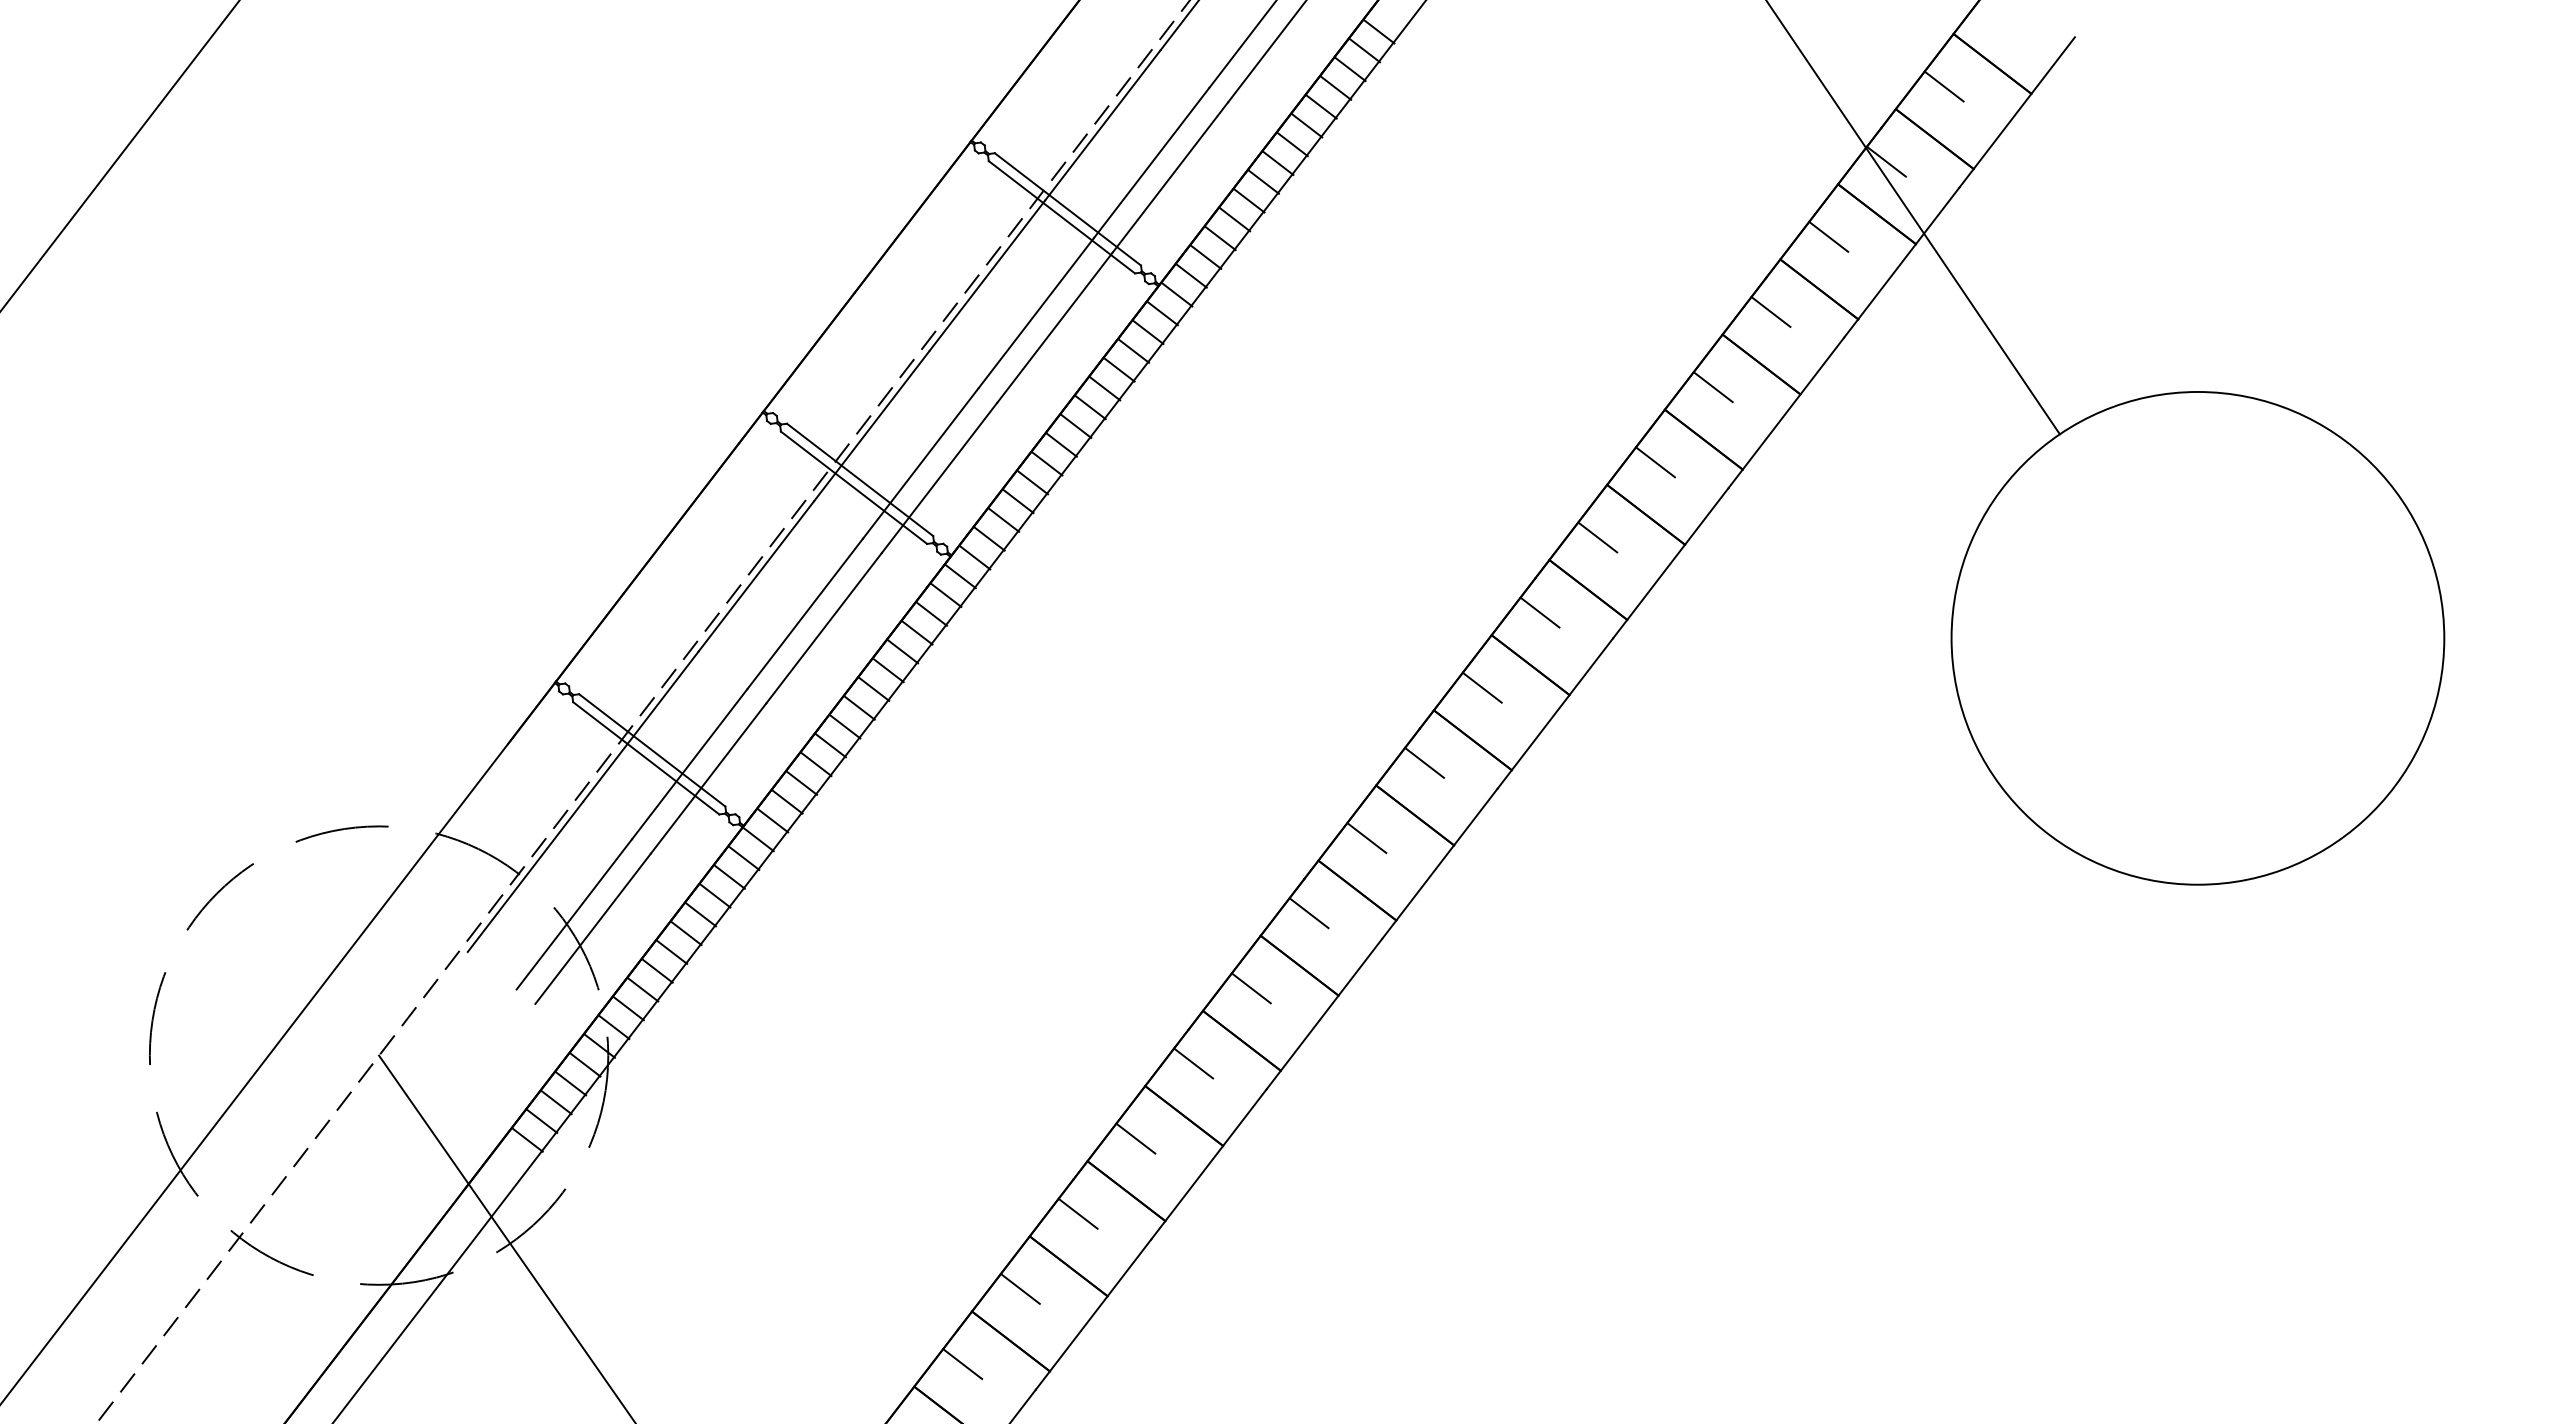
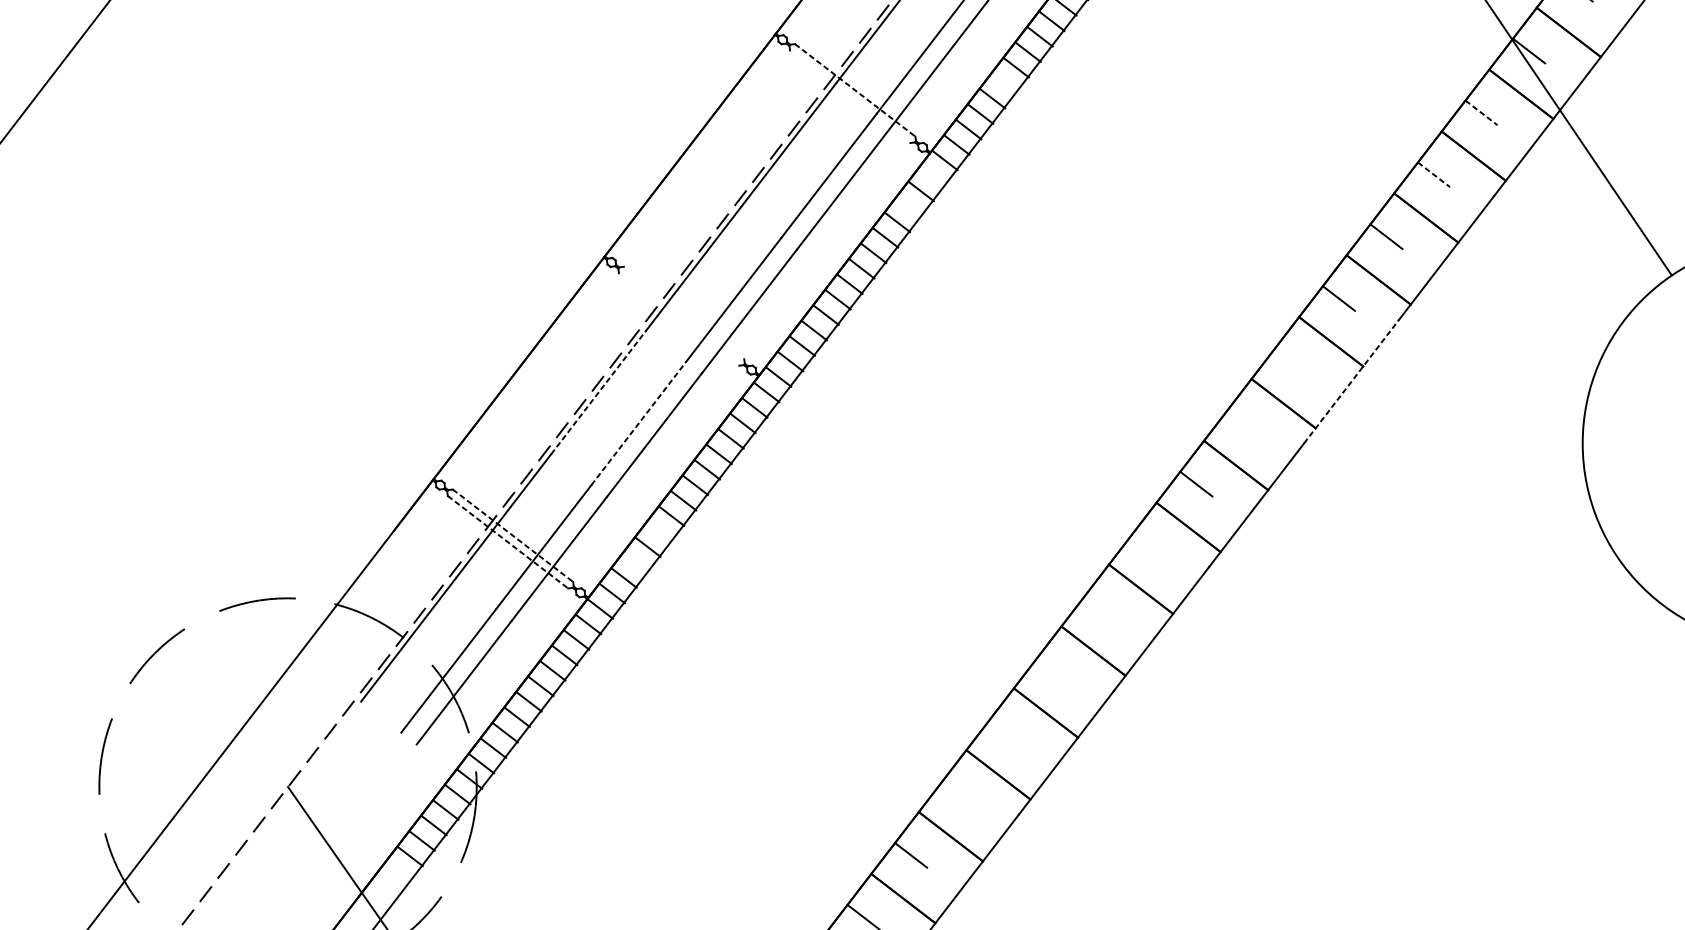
line: (1249, 200) -> (1004, 83), removed
line: (1068, 209) -> (855, 90), solid -> dashed
line: (1061, 217) -> (849, 97), removed
line: (1828, 236) -> (1481, 112), solid -> dashed
line: (1770, 312) -> (1433, 175), solid -> dashed
line: (1162, 313) -> (933, 176), removed
line: (1133, 350) -> (909, 206), removed
line: (860, 479) -> (684, 312), removed
line: (853, 487) -> (678, 319), removed
line: (1597, 537) -> (1291, 360), removed
line: (1670, 563) -> (1351, 381), solid -> dashed
line: (756, 576) -> (598, 392), solid -> dashed
line: (1539, 612) -> (1243, 422), removed
line: (805, 613) -> (639, 423), solid -> dashed
line: (830, 745) -> (659, 531), removed
line: (652, 750) -> (513, 535), solid -> dashed
line: (646, 758) -> (508, 542), solid -> dashed
line: (1424, 762) -> (1148, 545), removed
line: (801, 782) -> (635, 562), removed
line: (1366, 838) -> (1101, 608), removed
line: (1308, 913) -> (1053, 670), removed
line: (1250, 988) -> (1005, 731), removed
line: (1193, 1063) -> (958, 793), removed

